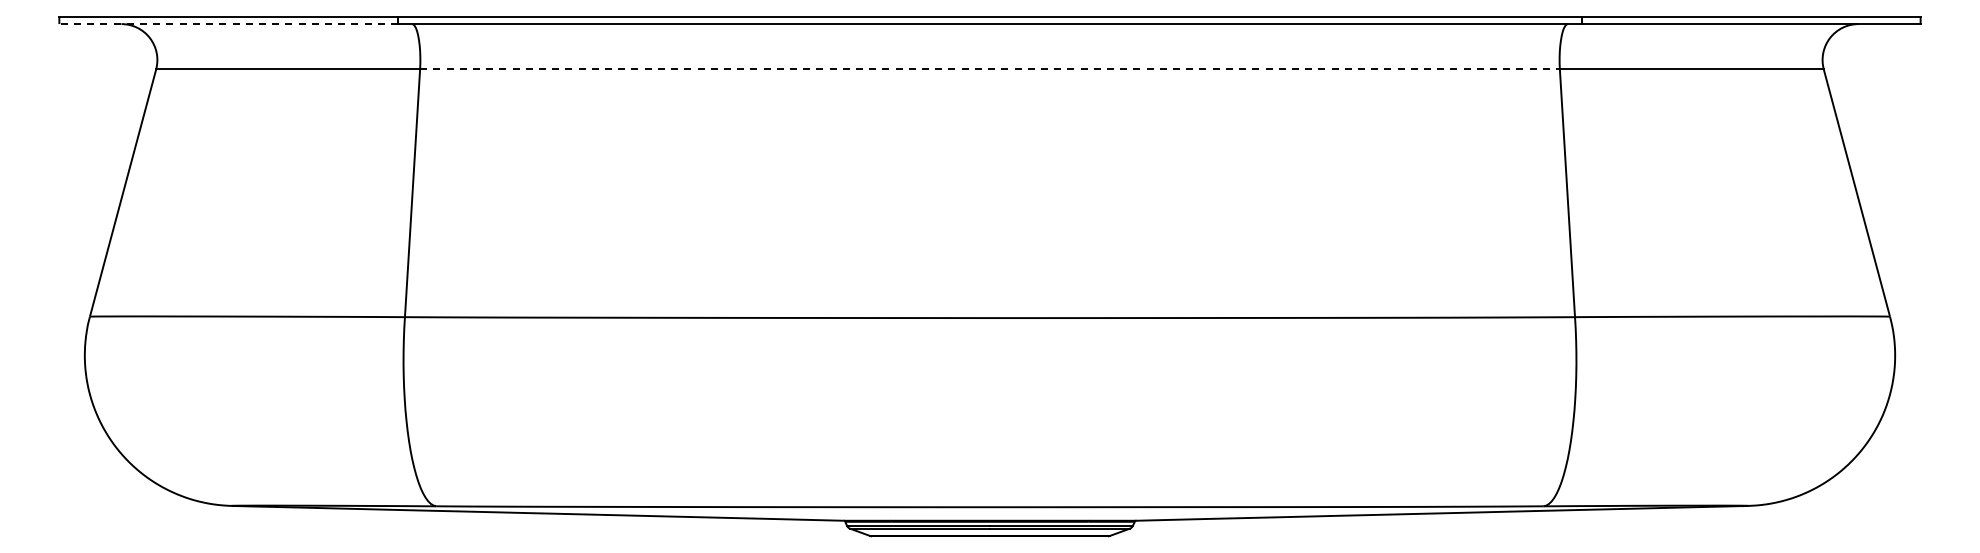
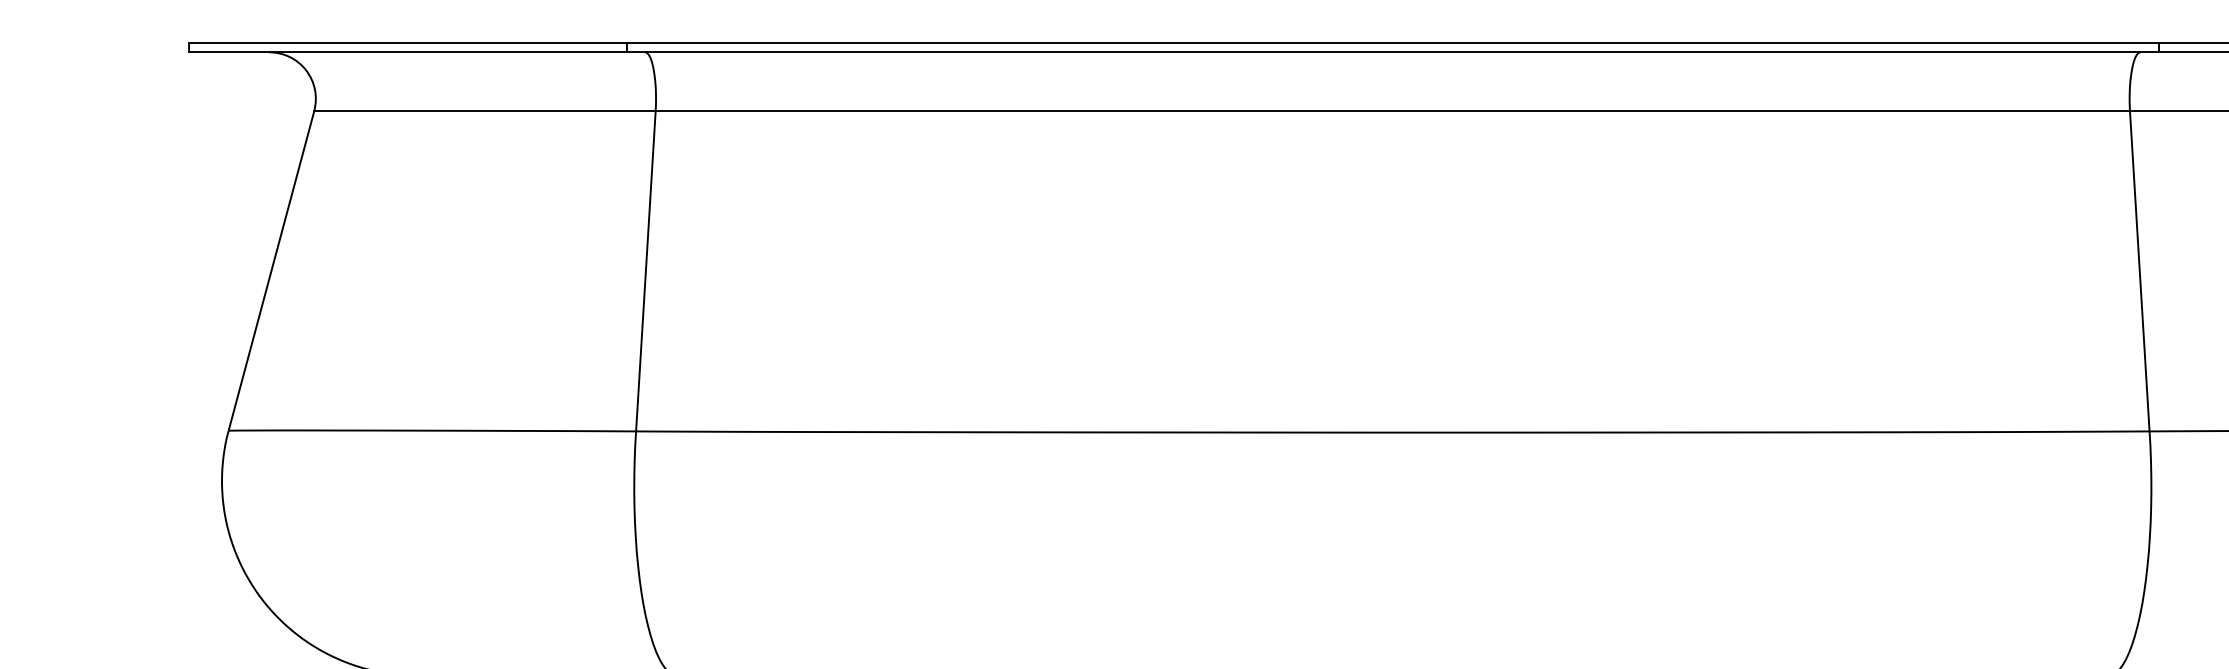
line: (228, 24) -> (407, 52), dashed -> solid
line: (990, 69) -> (1393, 111), dashed -> solid

